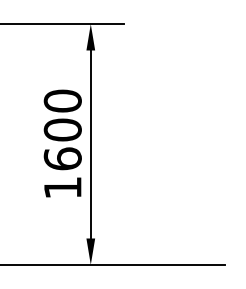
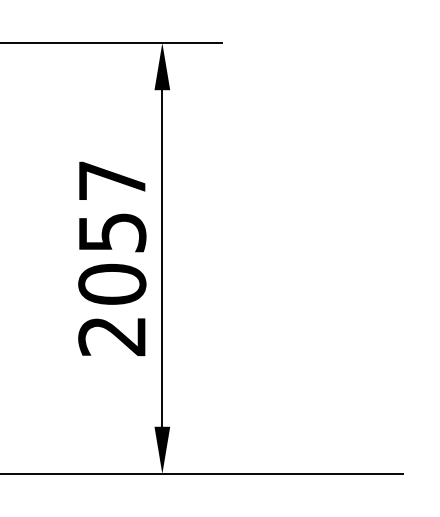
text: (62, 143) -> (111, 256), 1600 -> 2057

